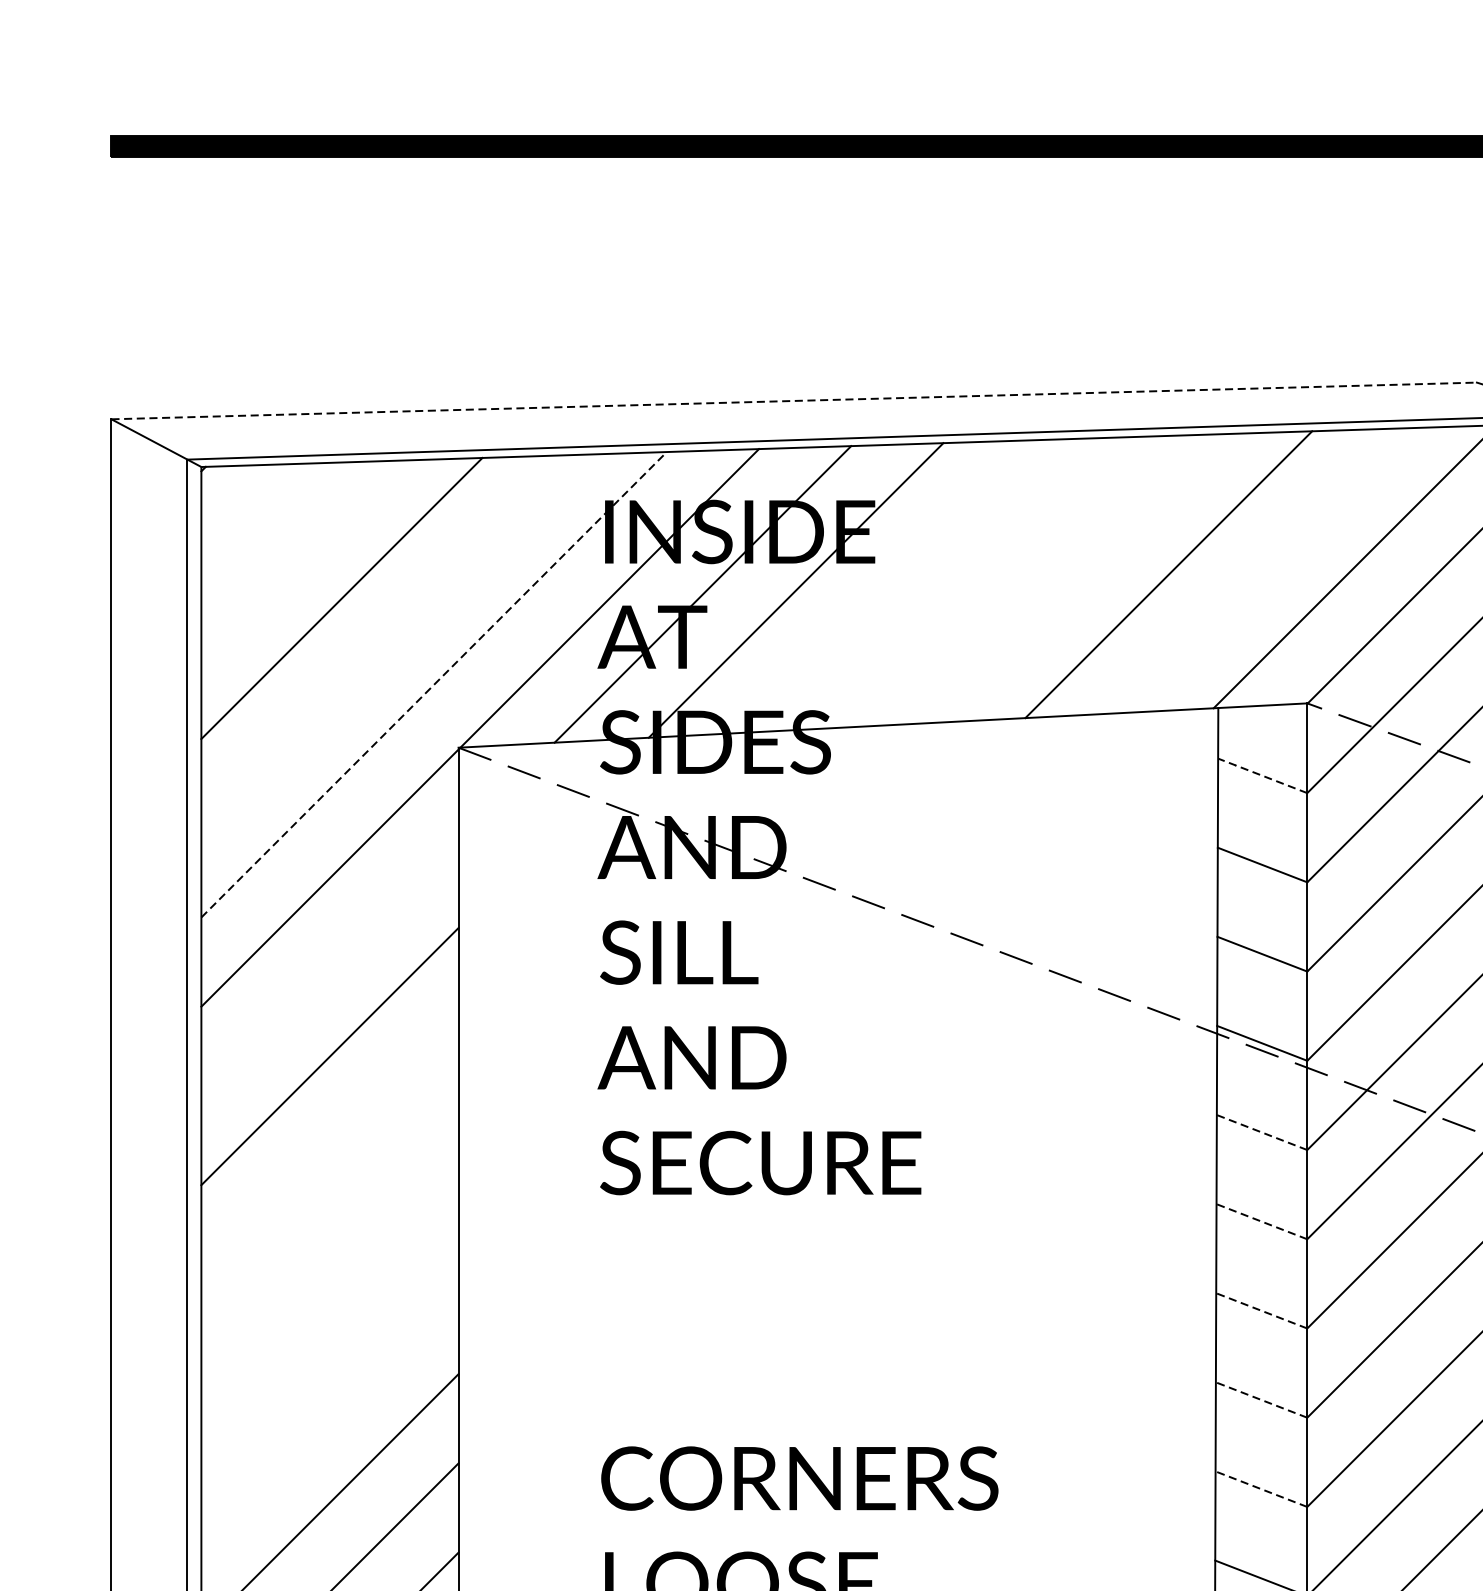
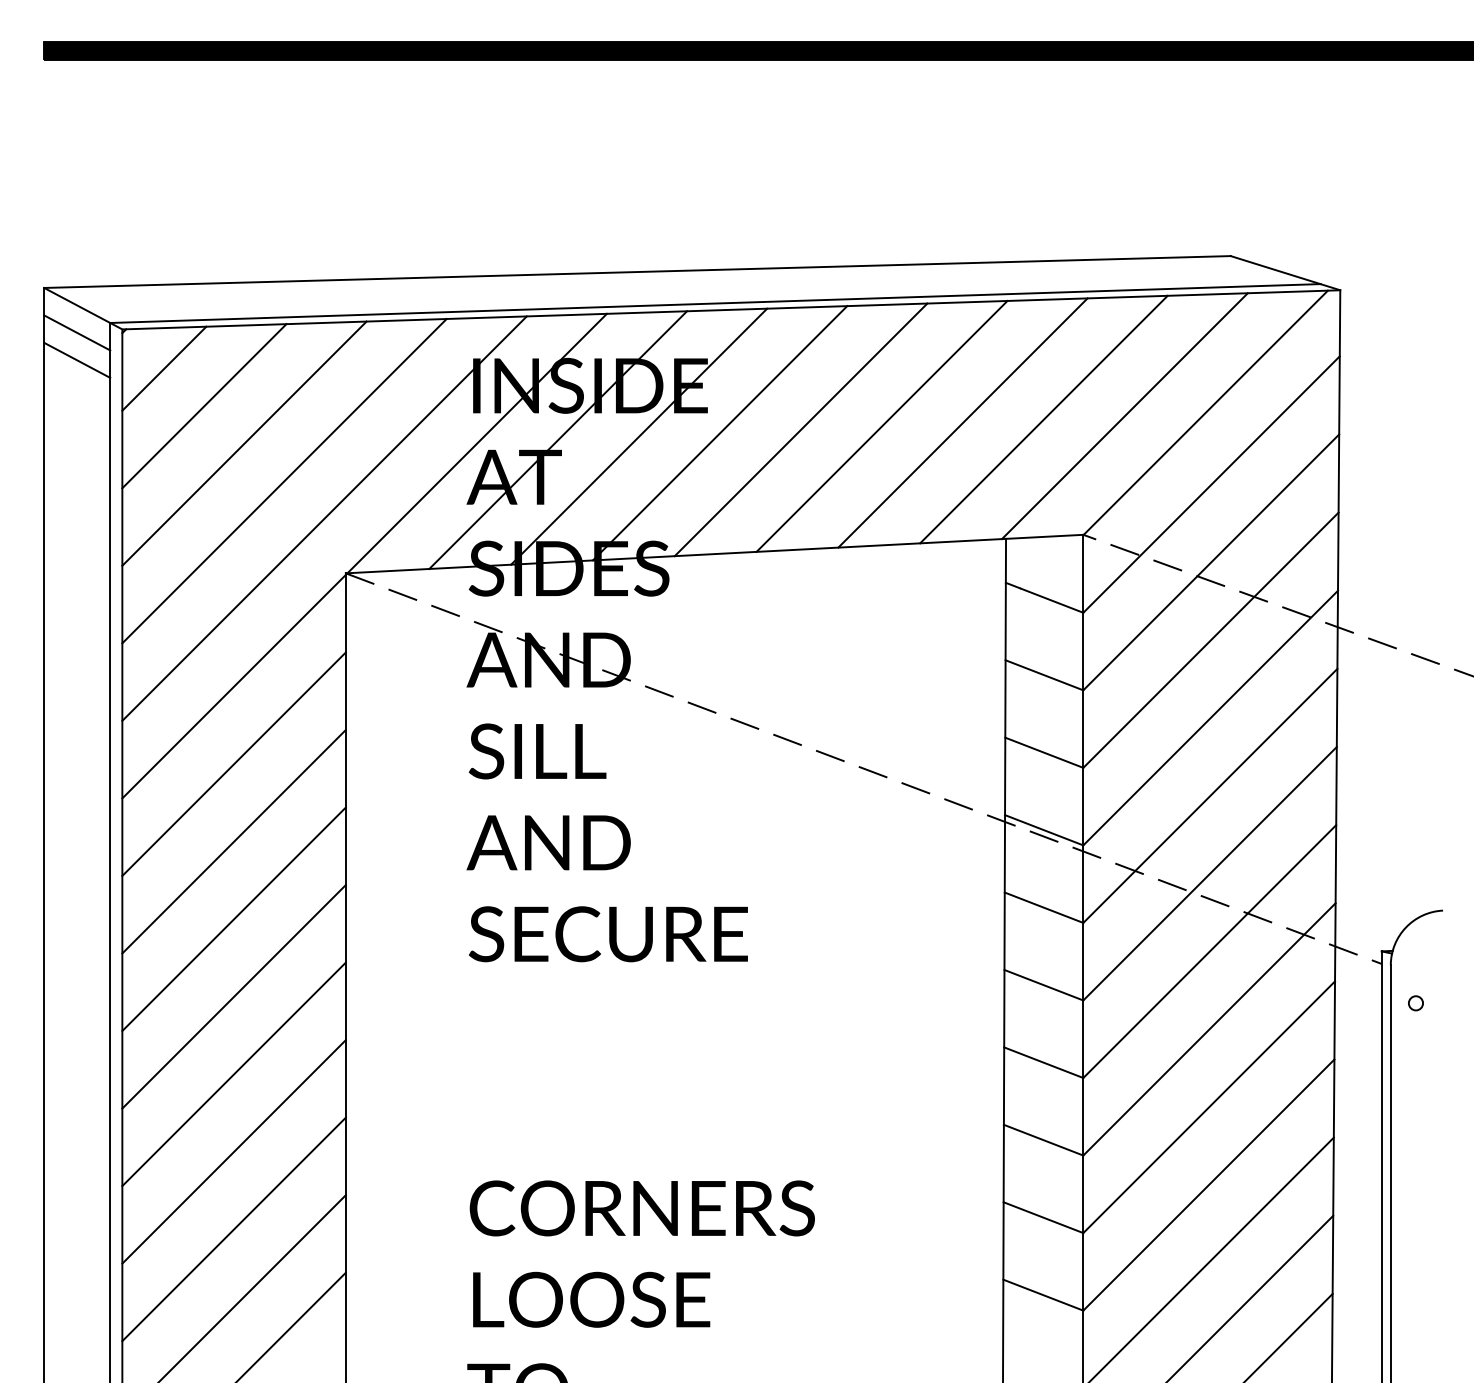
line: (794, 401) -> (637, 272), dashed -> solid
line: (149, 470) -> (77, 332), added
line: (149, 501) -> (77, 359), added
line: (249, 511) -> (164, 368), added
line: (295, 555) -> (204, 406), added
line: (1261, 570) -> (1043, 419), added
line: (1075, 577) -> (881, 425), added
line: (981, 582) -> (800, 429), added
line: (888, 586) -> (719, 433), added
line: (387, 642) -> (284, 481), added
line: (434, 684) -> (324, 518), dashed -> solid
line: (1262, 775) -> (1044, 597), dashed -> solid
line: (329, 966) -> (233, 763), added
line: (1261, 1132) -> (1043, 907), dashed -> solid
line: (329, 1146) -> (233, 919), added
line: (1261, 1222) -> (1043, 985), dashed -> solid
line: (329, 1234) -> (233, 996), added
line: (1261, 1310) -> (1043, 1062), dashed -> solid
line: (329, 1324) -> (233, 1074), added
line: (1261, 1400) -> (1043, 1140), dashed -> solid
line: (329, 1413) -> (233, 1151), added
line: (1261, 1489) -> (1043, 1217), dashed -> solid

